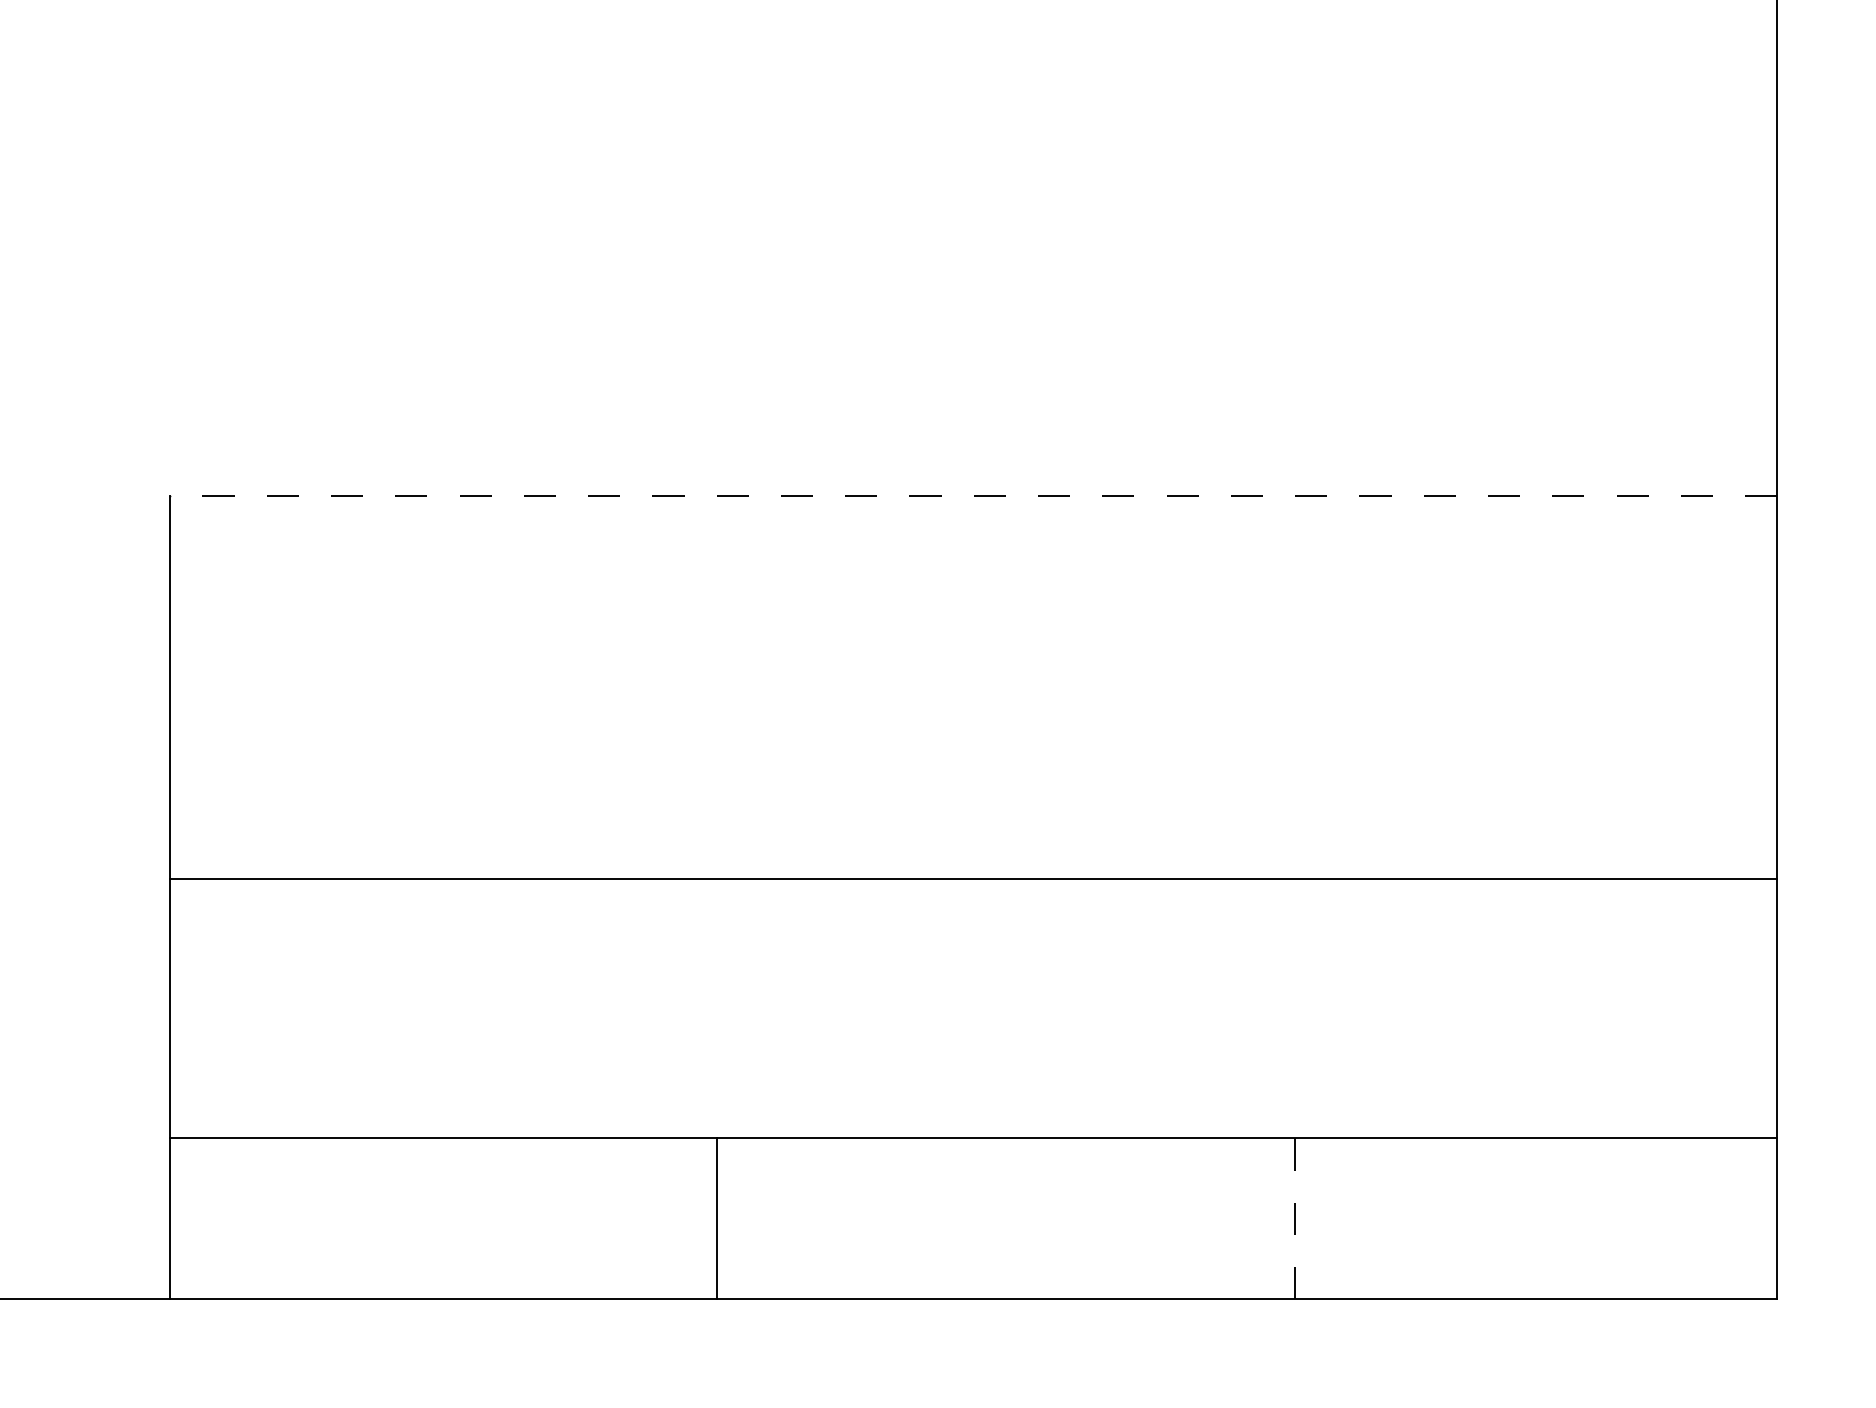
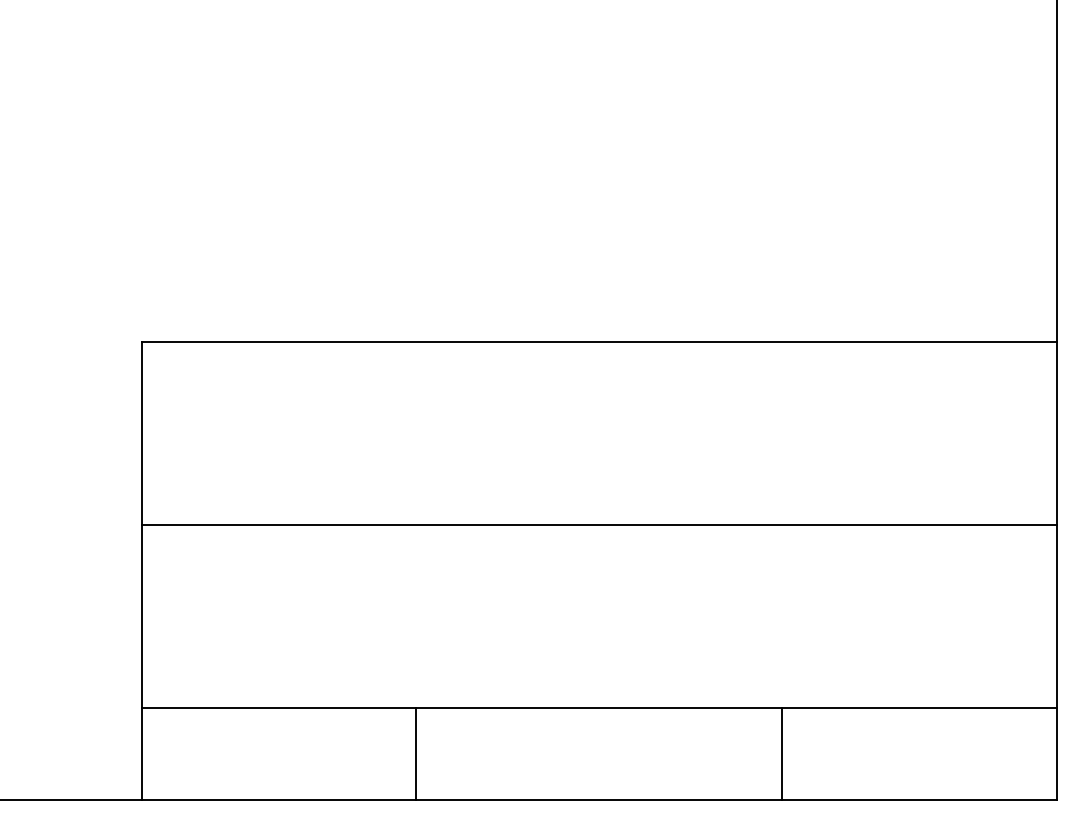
line: (972, 495) -> (598, 342), dashed -> solid
line: (974, 878) -> (599, 525), moved
line: (717, 1218) -> (416, 753), moved
line: (1295, 1218) -> (782, 753), dashed -> solid

